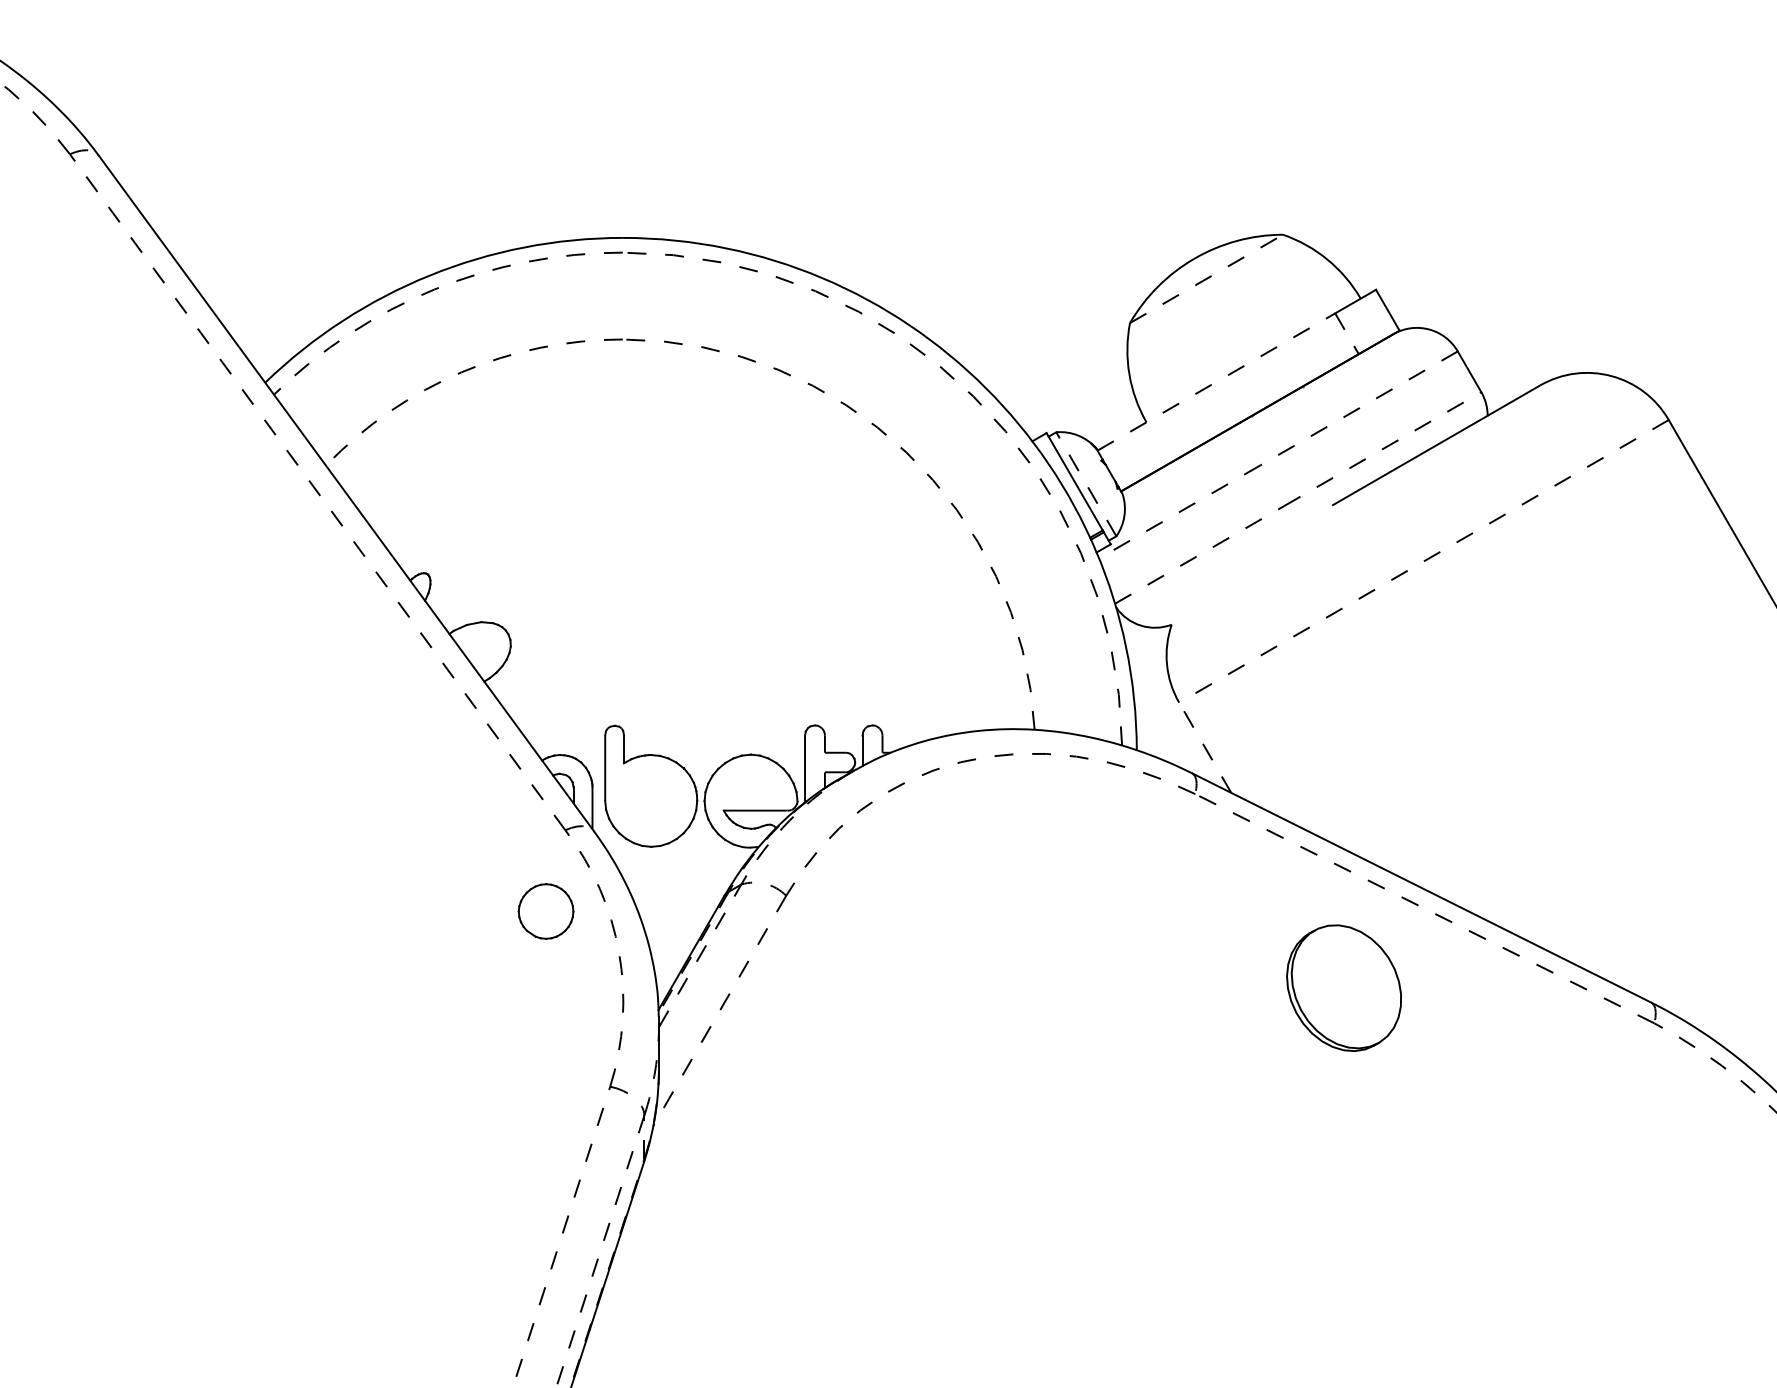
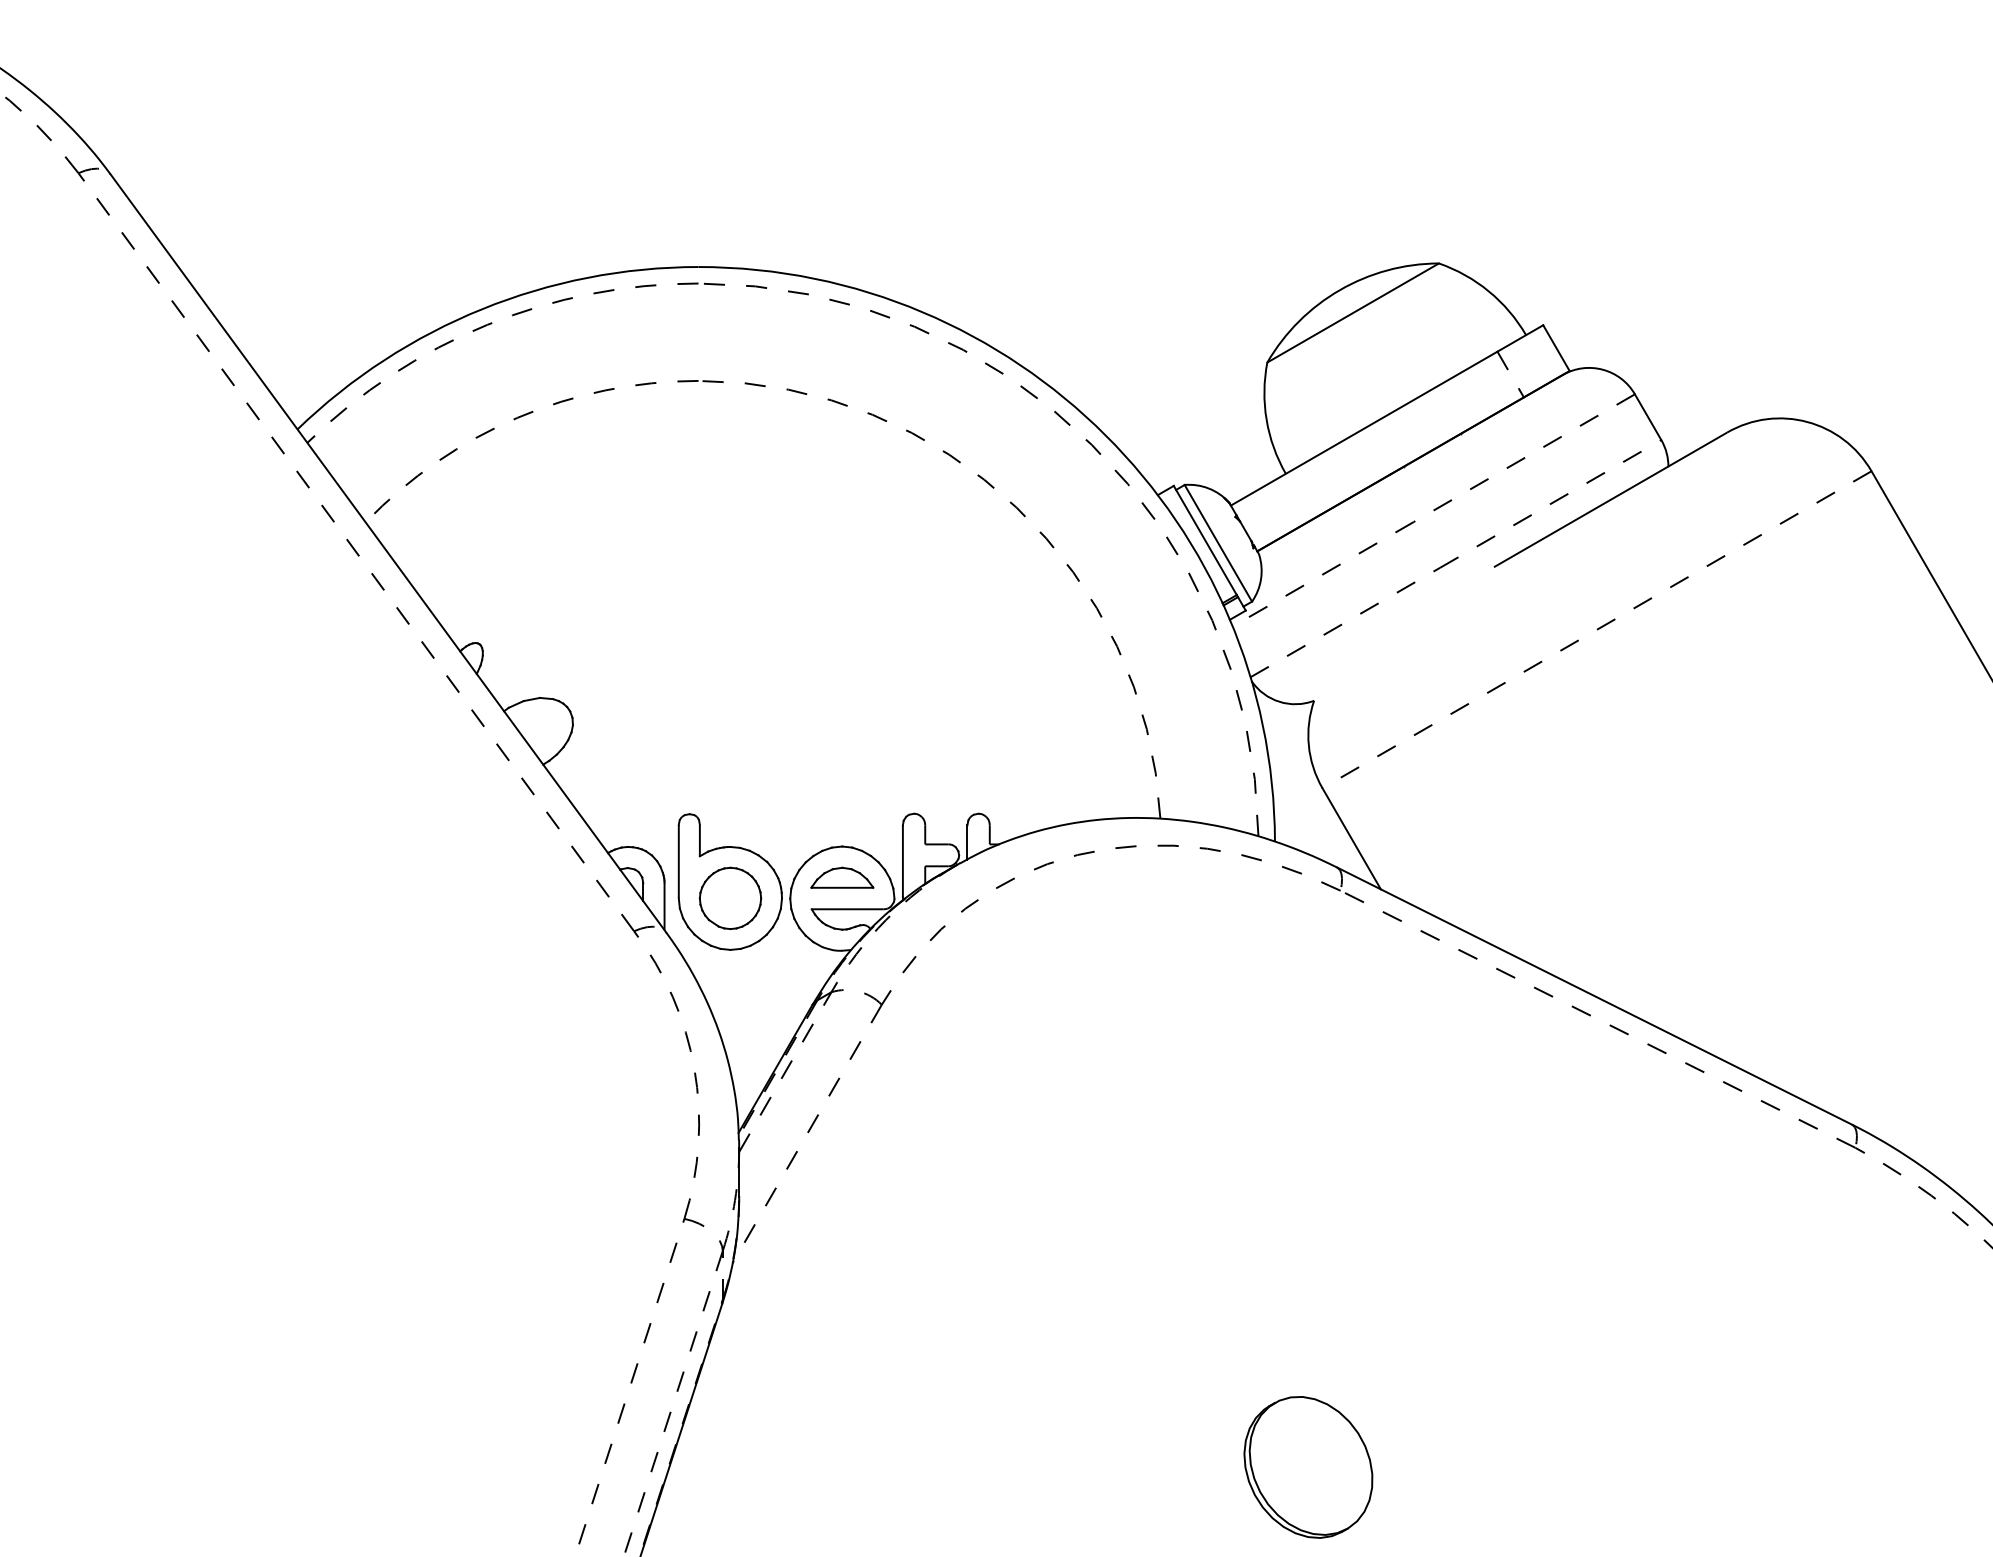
line: (1206, 278) -> (1353, 312), dashed -> solid
line: (1216, 381) -> (1364, 428), dashed -> solid
line: (1086, 483) -> (1218, 542), dashed -> solid
line: (1205, 747) -> (1351, 838), dashed -> solid
part: (751, 782) -> (842, 877), added
part: (546, 910) -> (730, 897), moved
part: (1344, 988) -> (1308, 1467), moved

